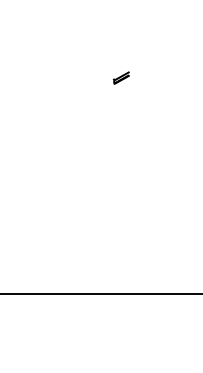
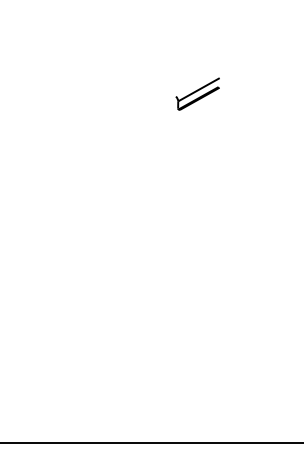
part: (121, 77) -> (197, 93), size x1.67

